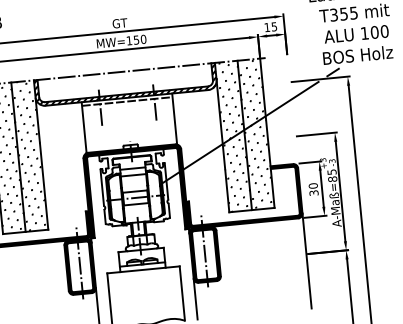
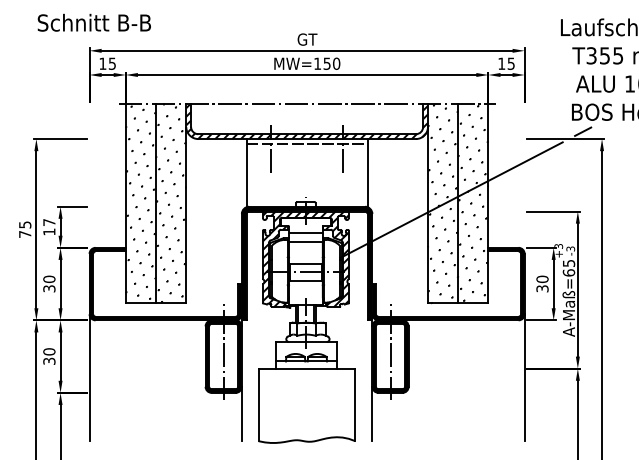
text: (332, 178) -> (568, 272), A-Maß=85 -> A-Maß=65
hatch: (134, 188) -> (305, 259), added

